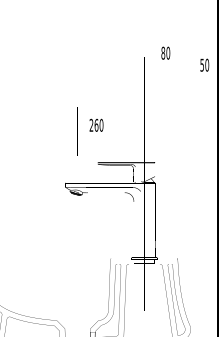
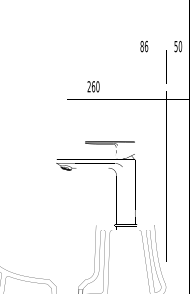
text: (168, 52) -> (146, 45), 80 -> 86
text: (204, 64) -> (178, 45), moved
text: (96, 124) -> (93, 85), moved

